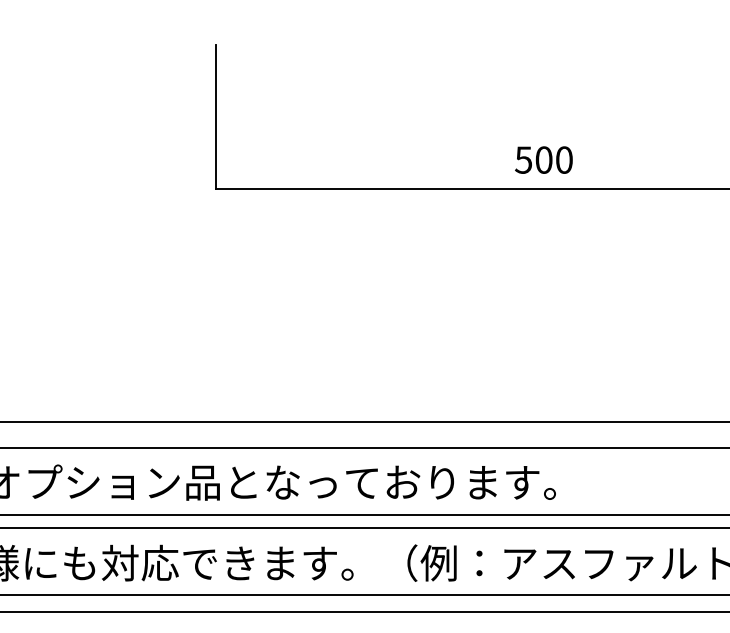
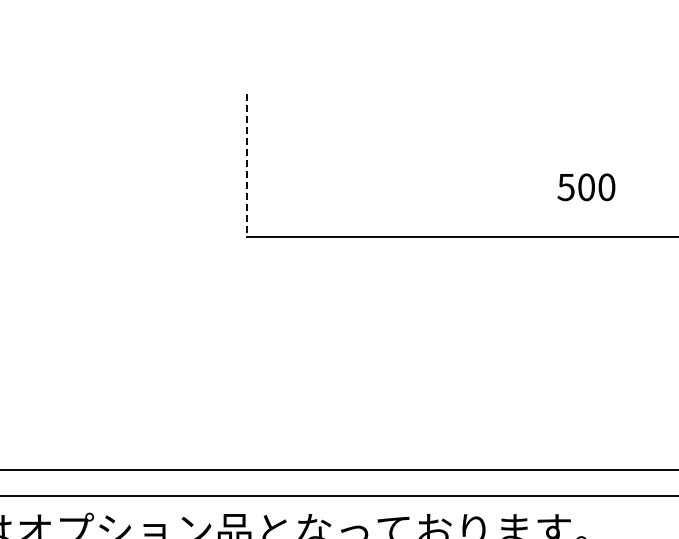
line: (215, 117) -> (247, 165), solid -> dashed
text: (543, 159) -> (586, 186), moved

